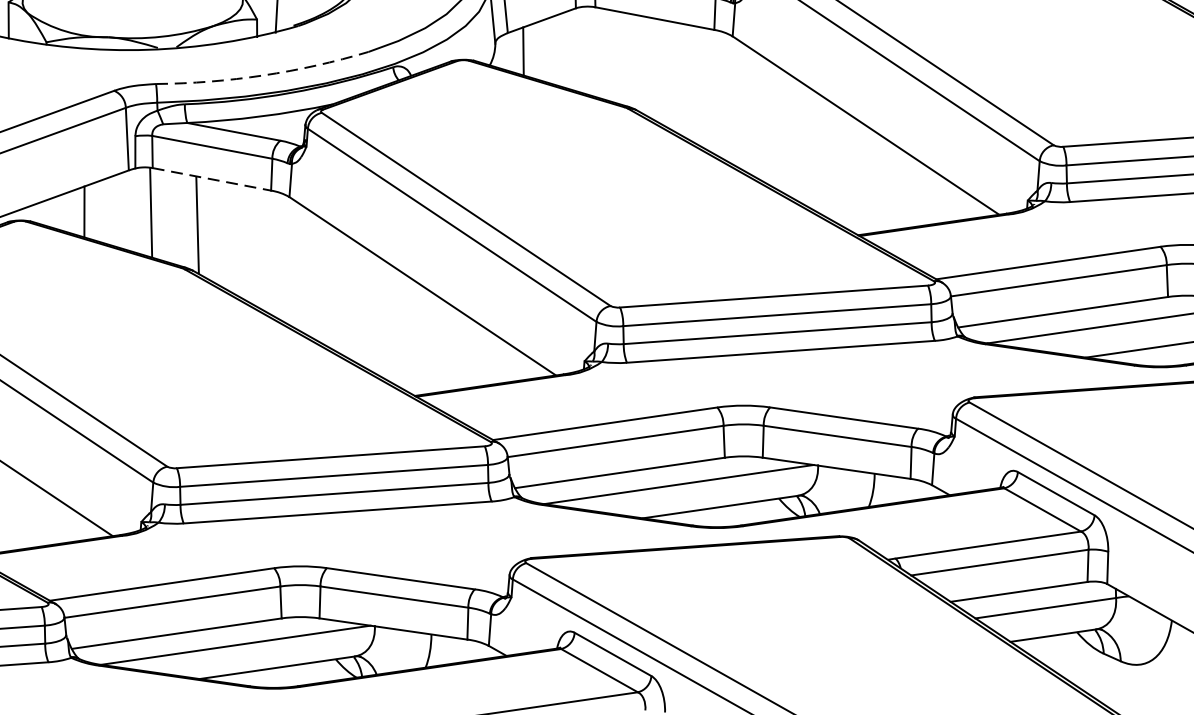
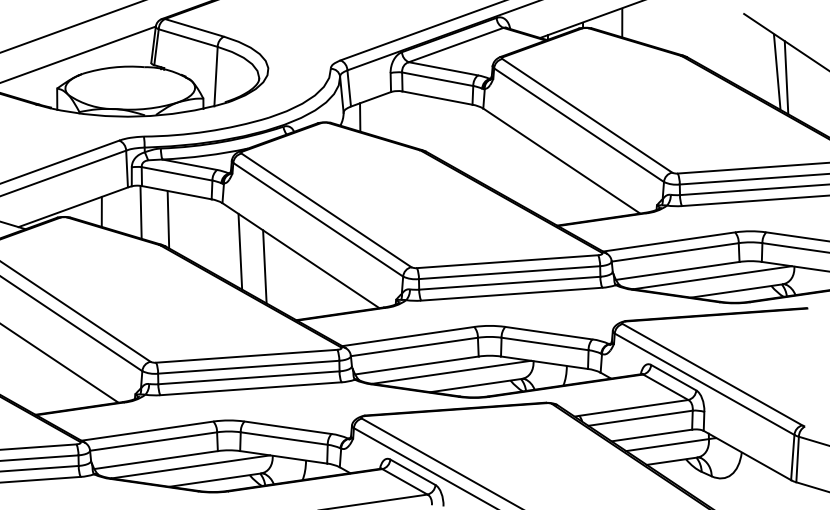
arc: (264, 75) -> (207, 131), dashed -> solid
line: (213, 178) -> (177, 192), dashed -> solid
line: (320, 279) -> (240, 251), added
line: (360, 304) -> (264, 266), added

